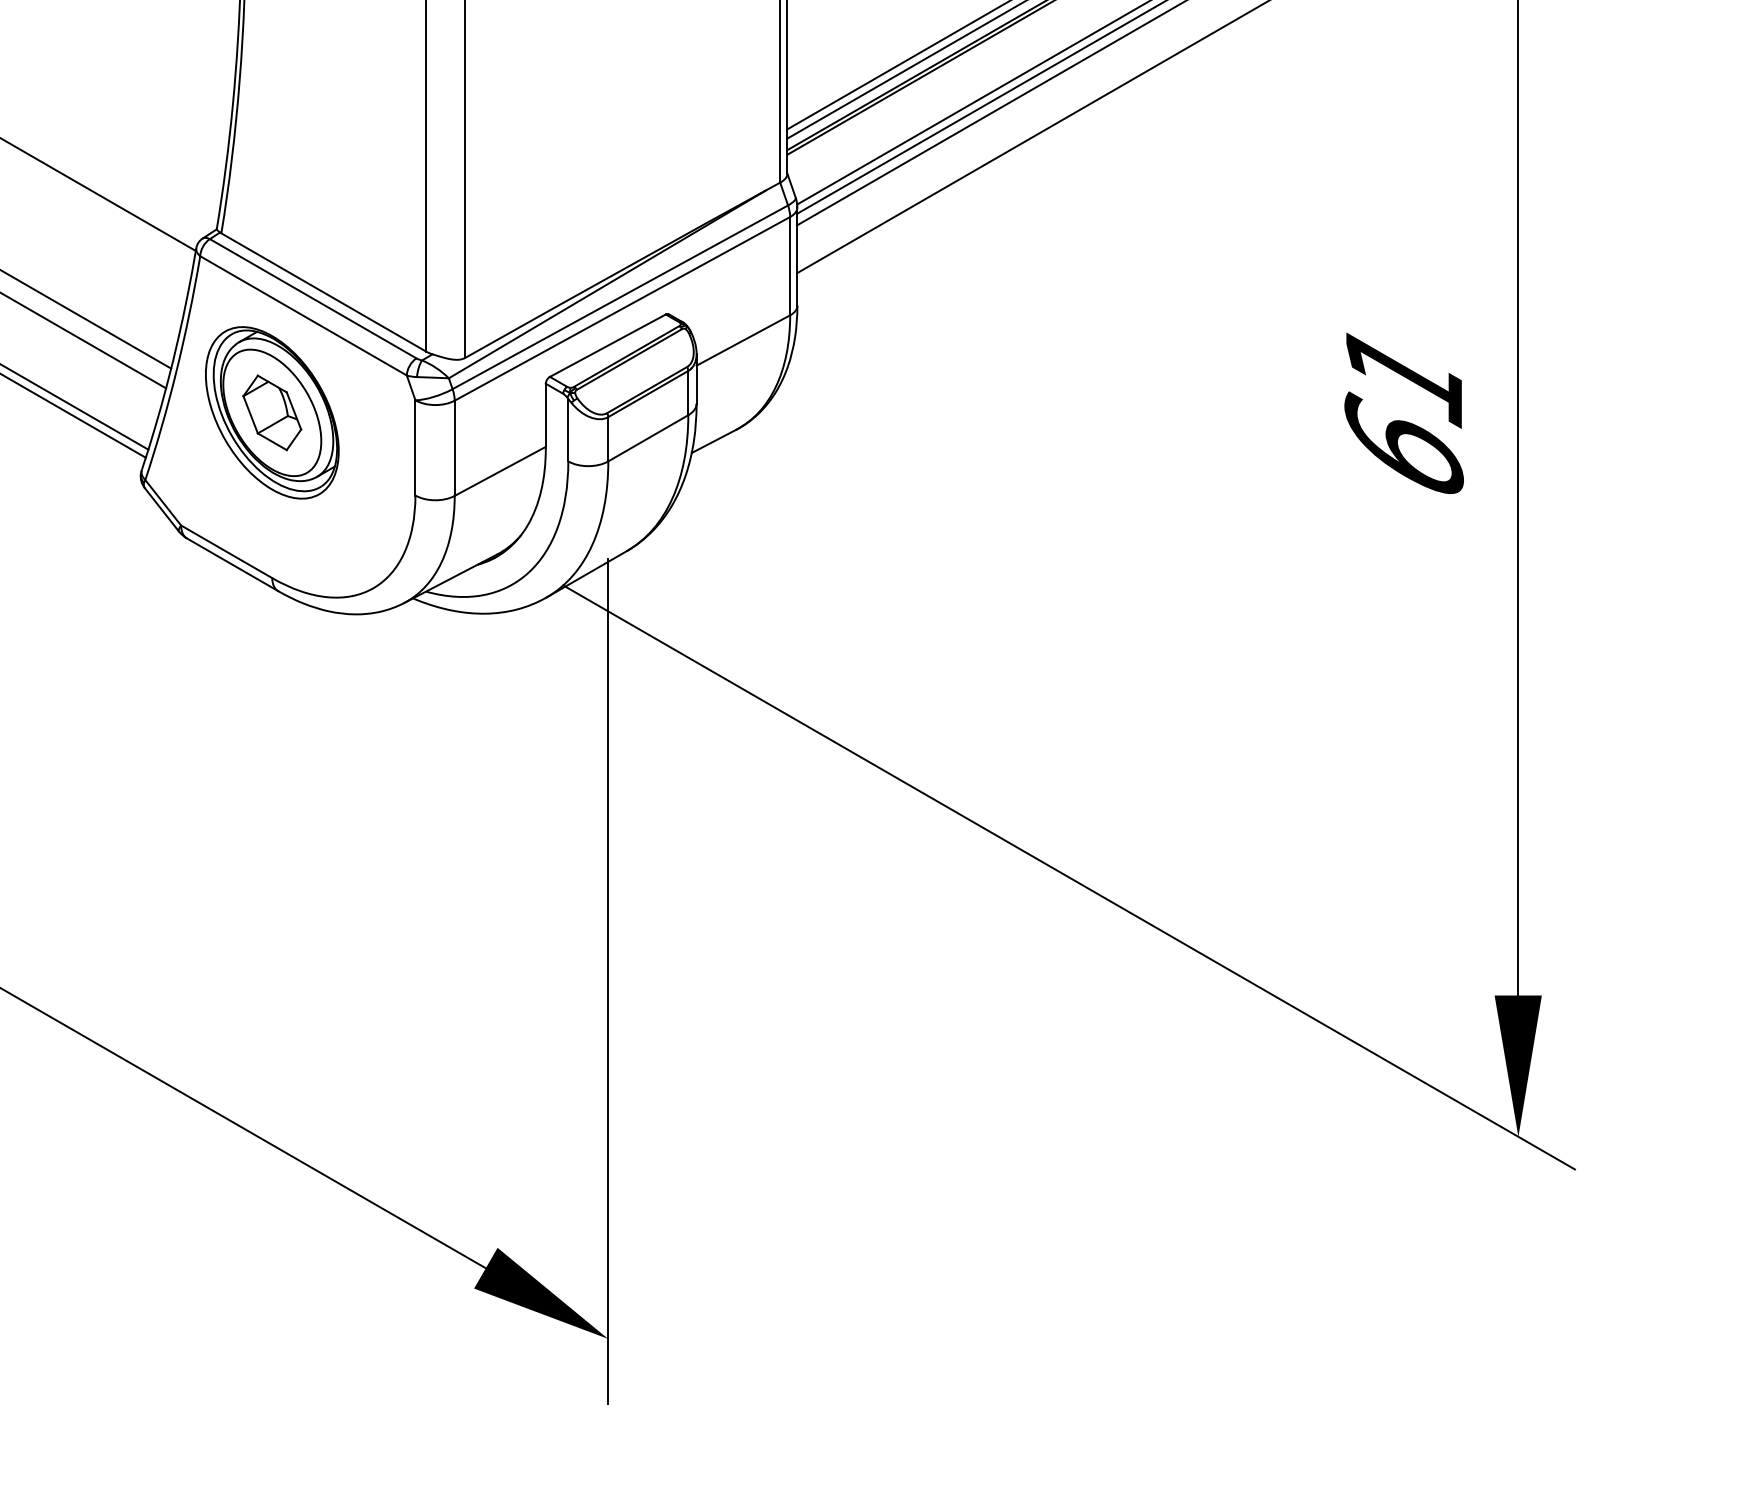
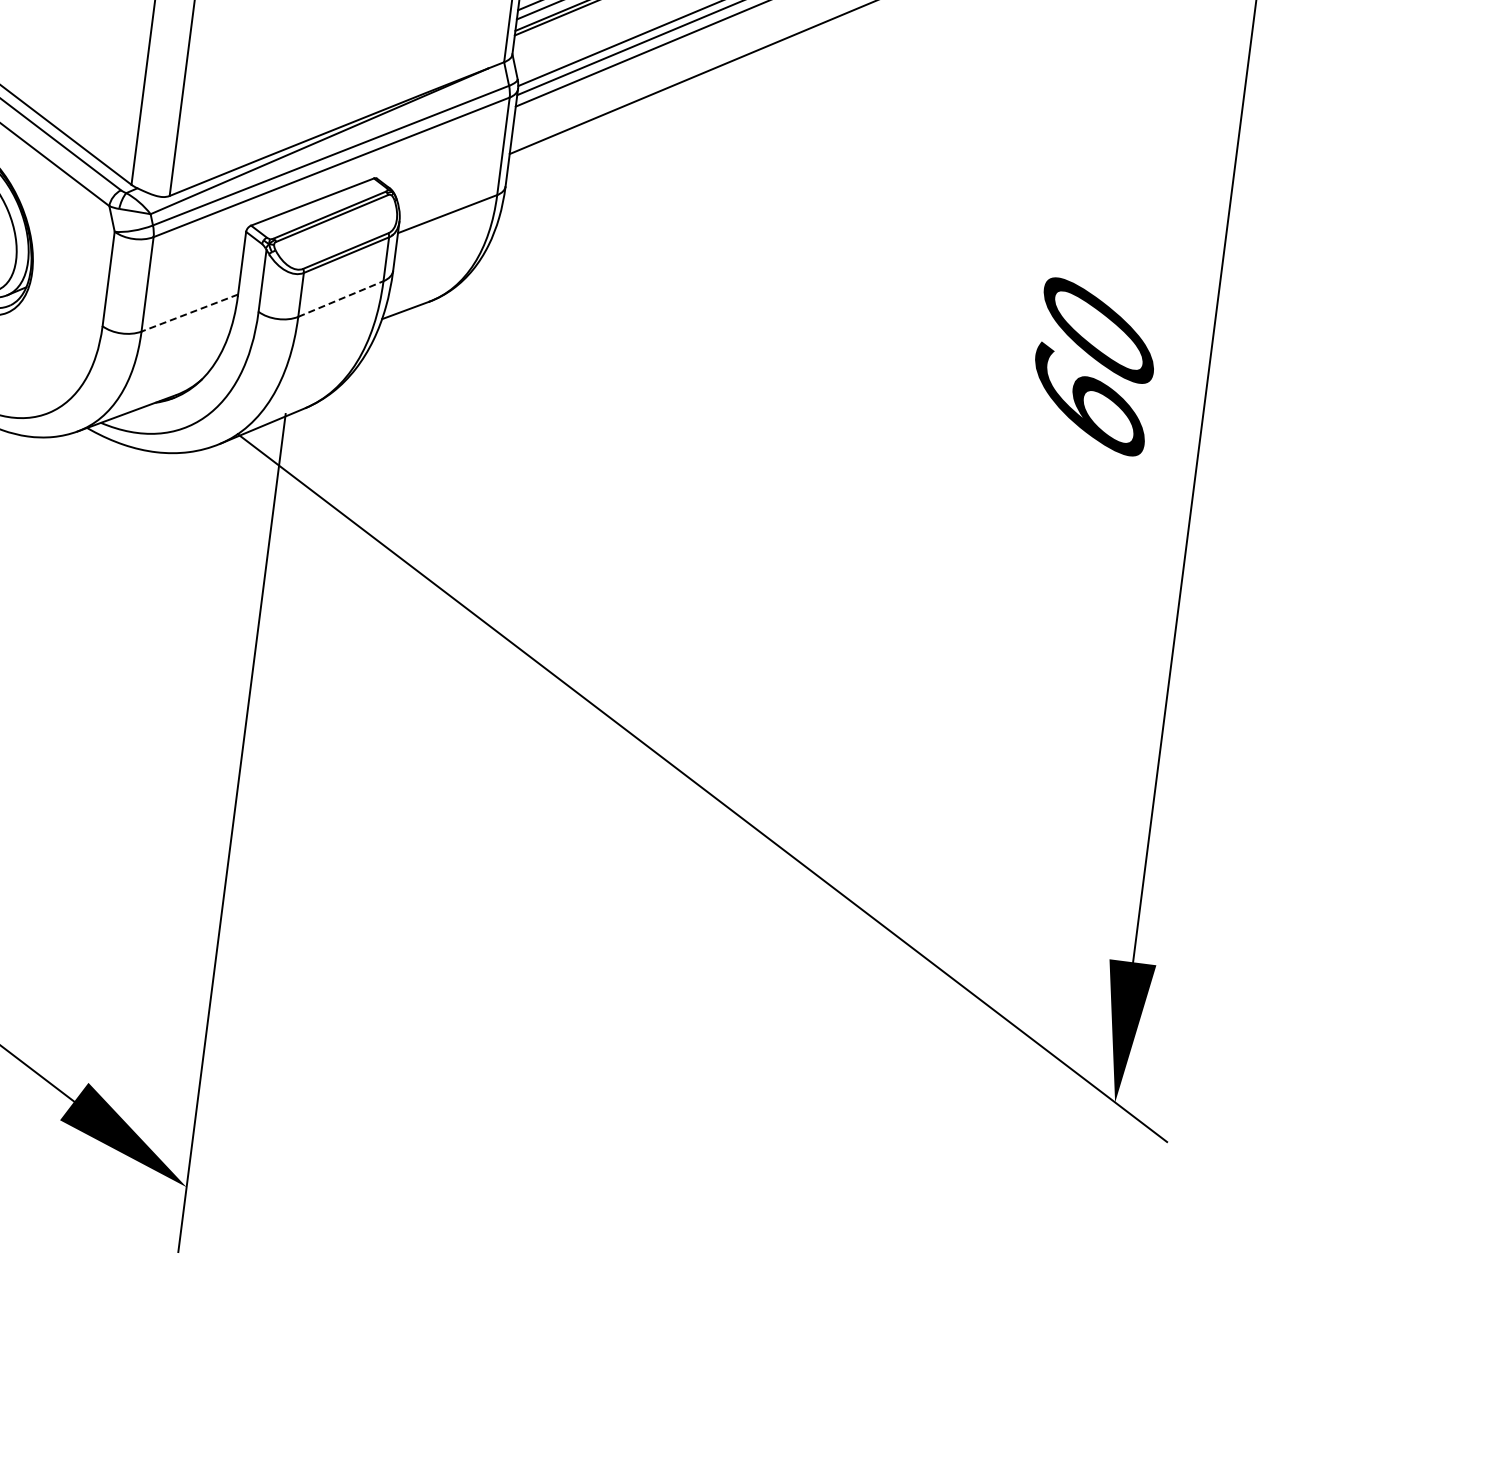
text: (1403, 376) -> (1097, 333), 61 -> 60
line: (648, 438) -> (341, 299), solid -> dashed
line: (500, 471) -> (190, 313), solid -> dashed

